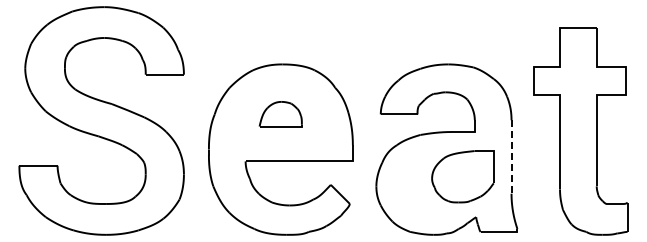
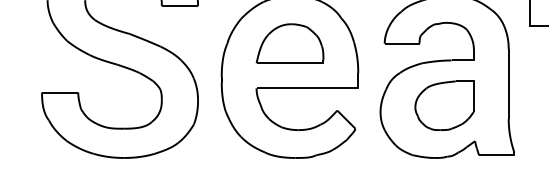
part: (280, 113) -> (289, 42), size x1.67
line: (511, 156) -> (508, 83), dashed -> solid
part: (462, 176) -> (444, 105), moved

